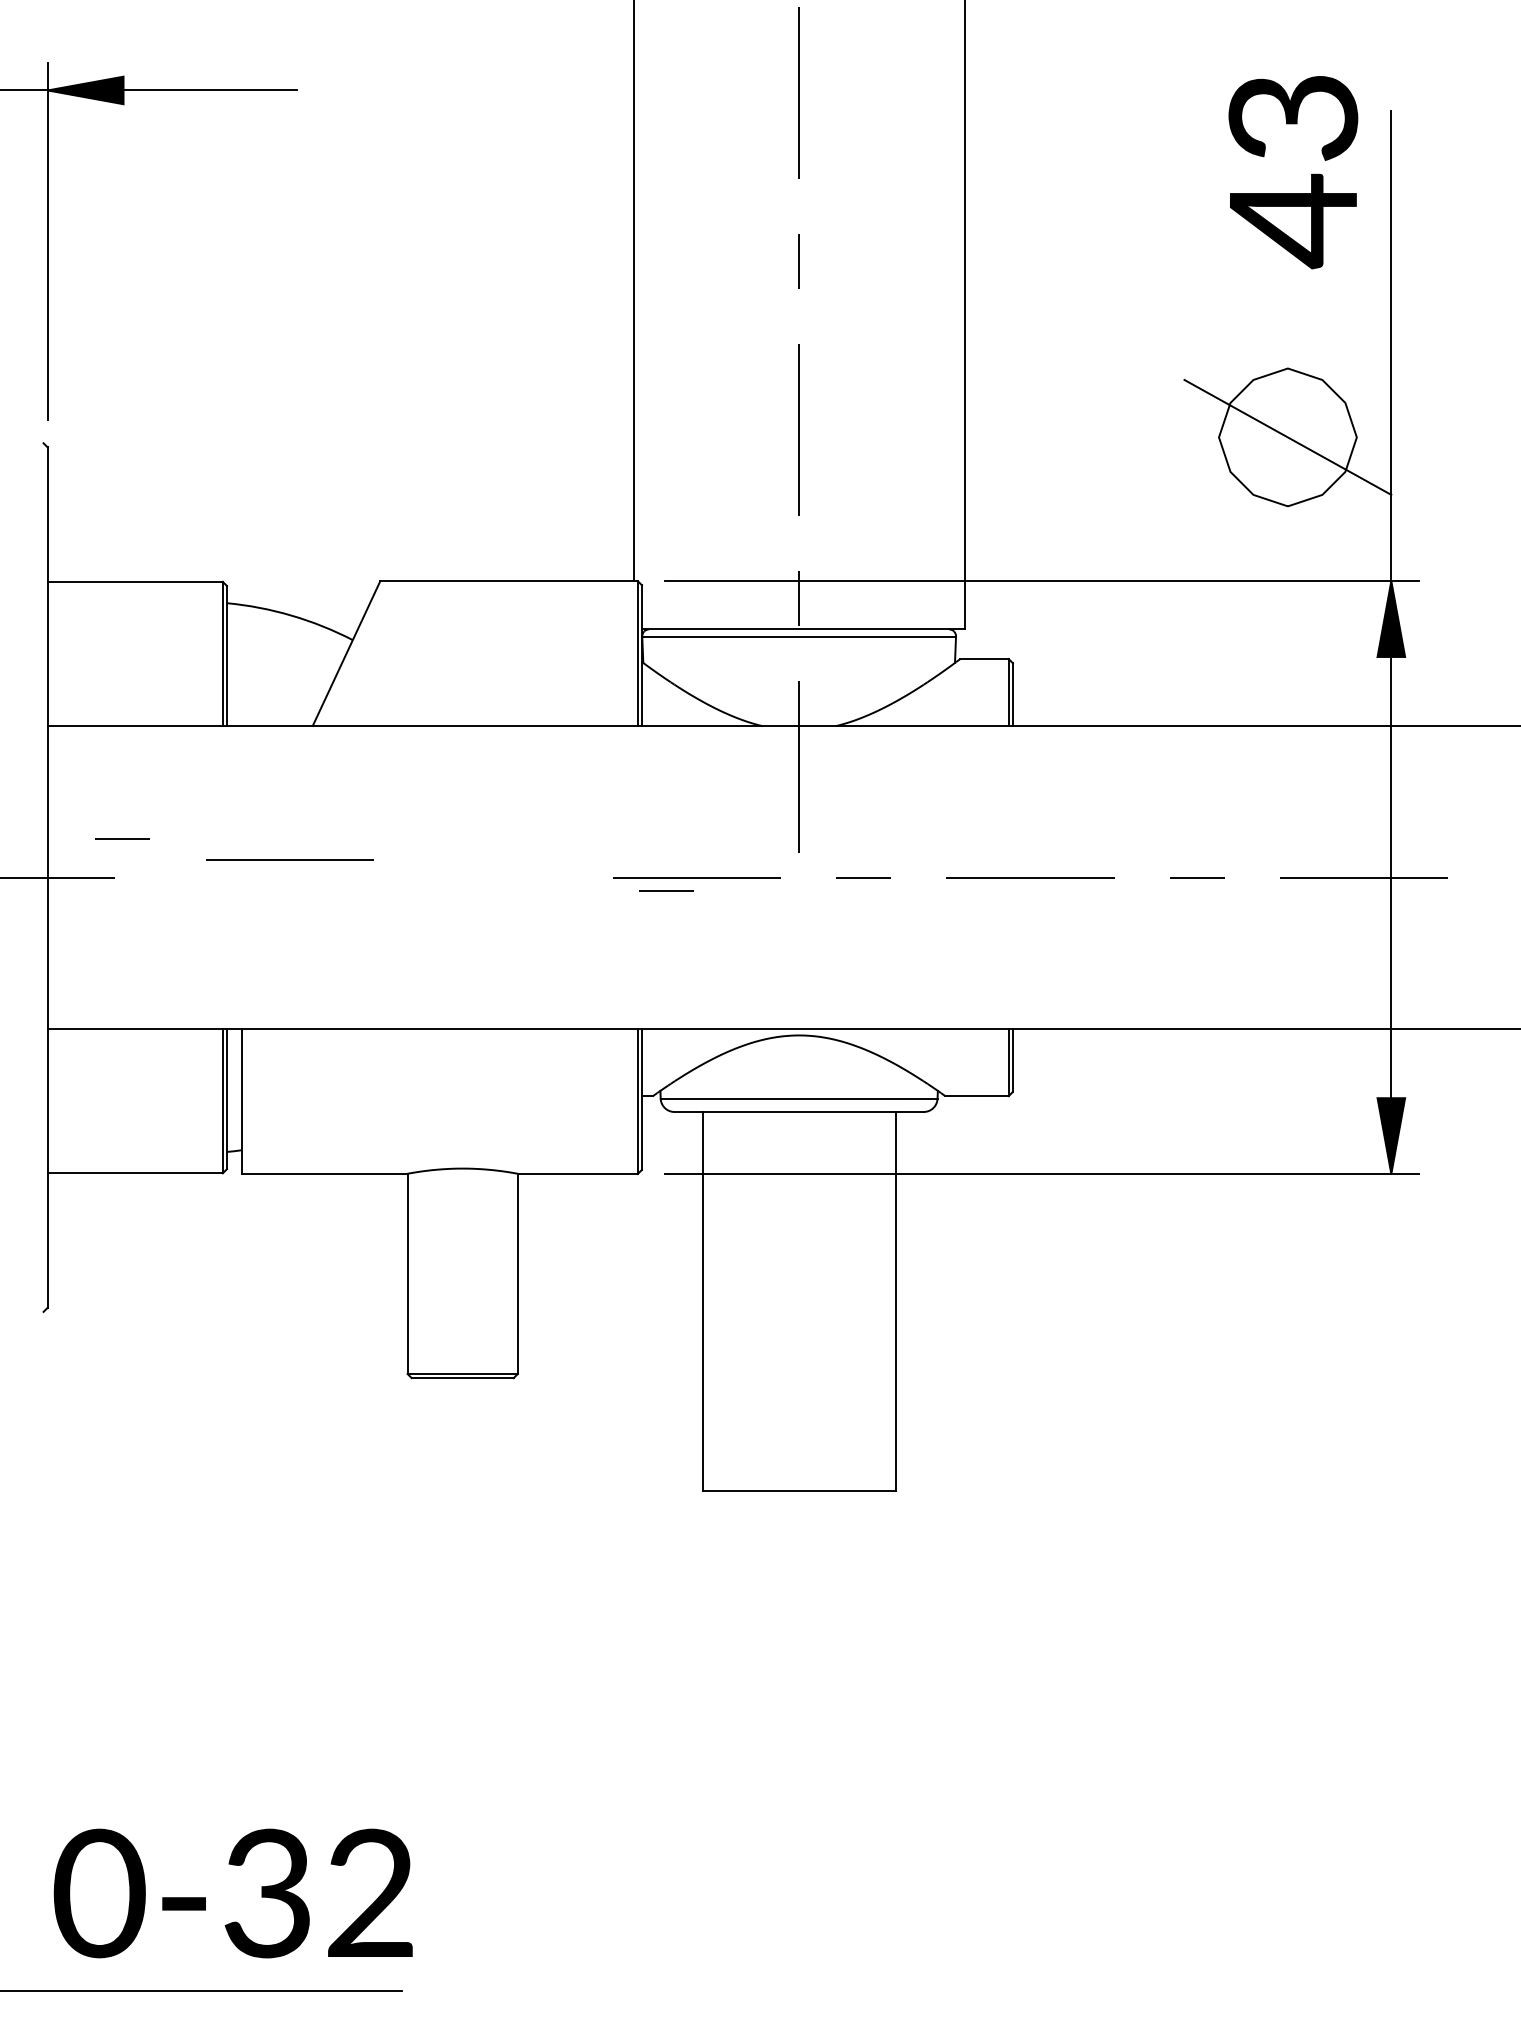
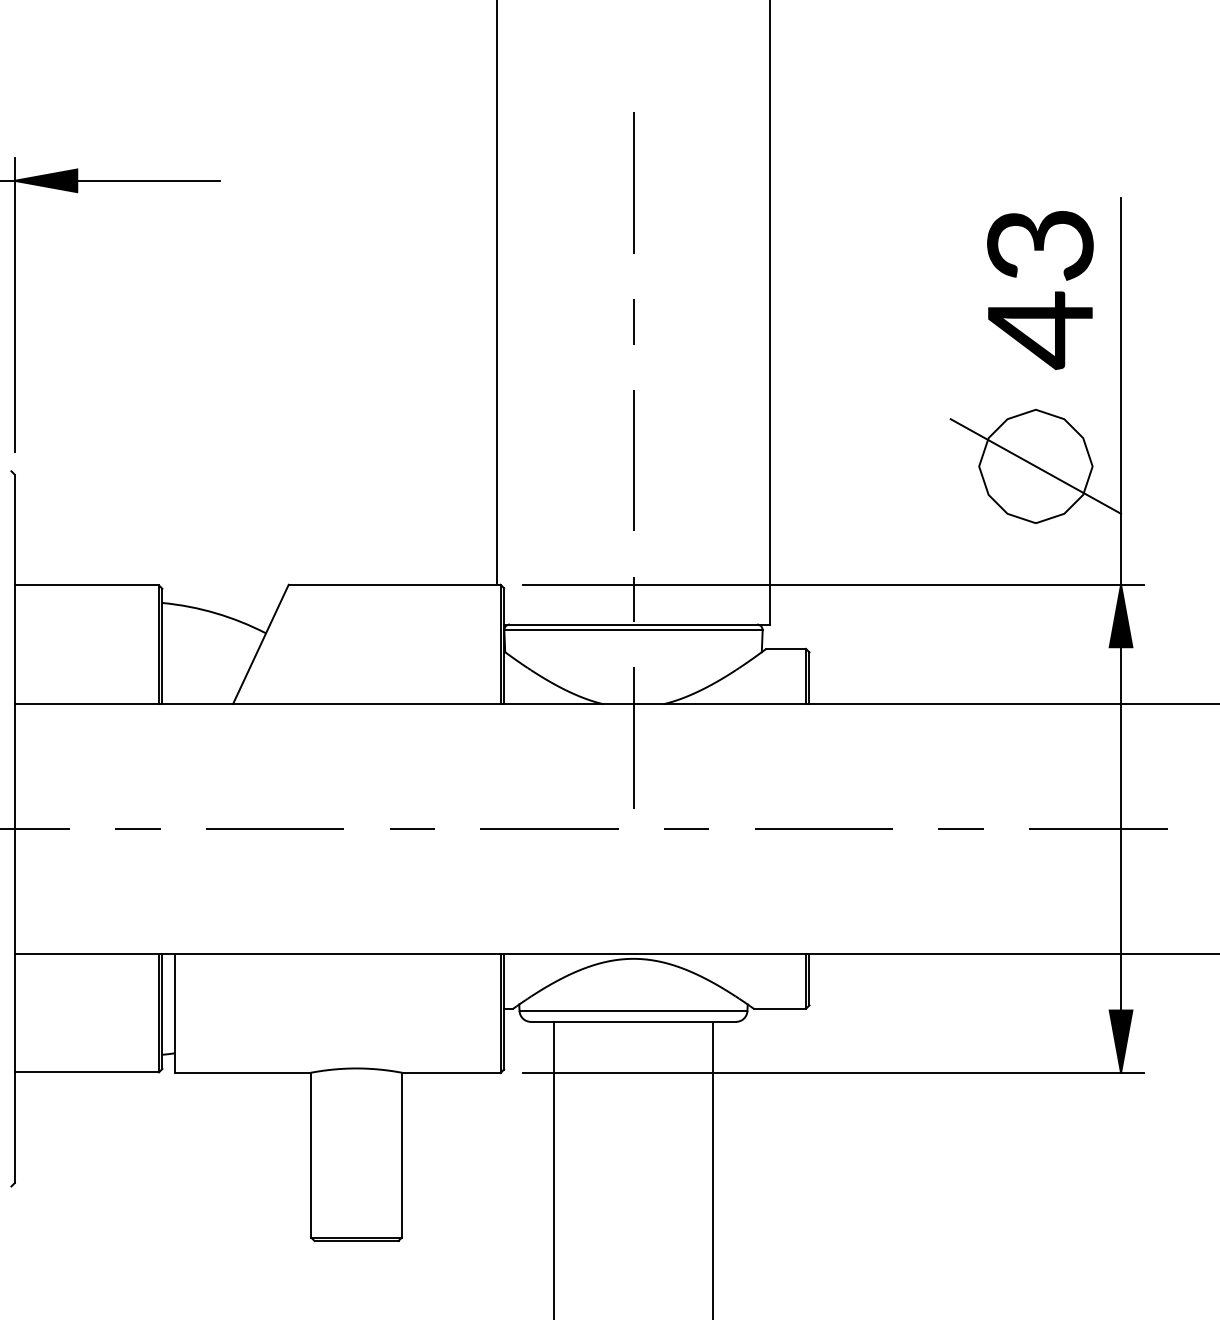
text: (1293, 172) -> (1040, 290), moved
line: (122, 838) -> (138, 828), moved
line: (289, 859) -> (274, 828), moved
line: (666, 890) -> (412, 828), moved

